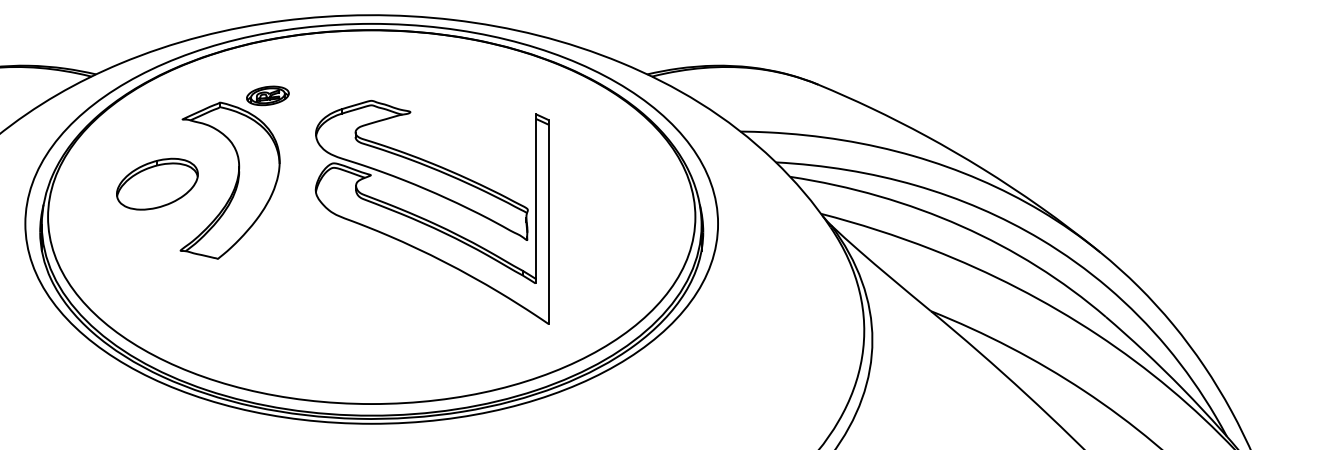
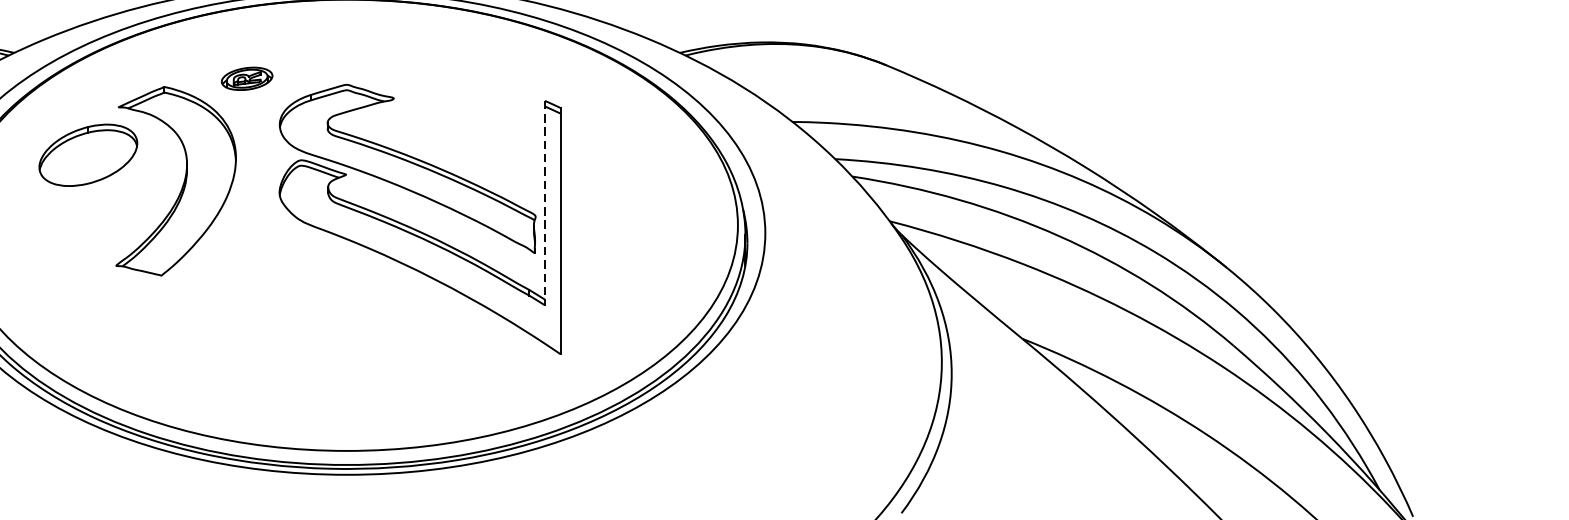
part: (267, 95) -> (246, 78), moved
part: (157, 183) -> (88, 154), moved
line: (535, 196) -> (544, 200), solid -> dashed

